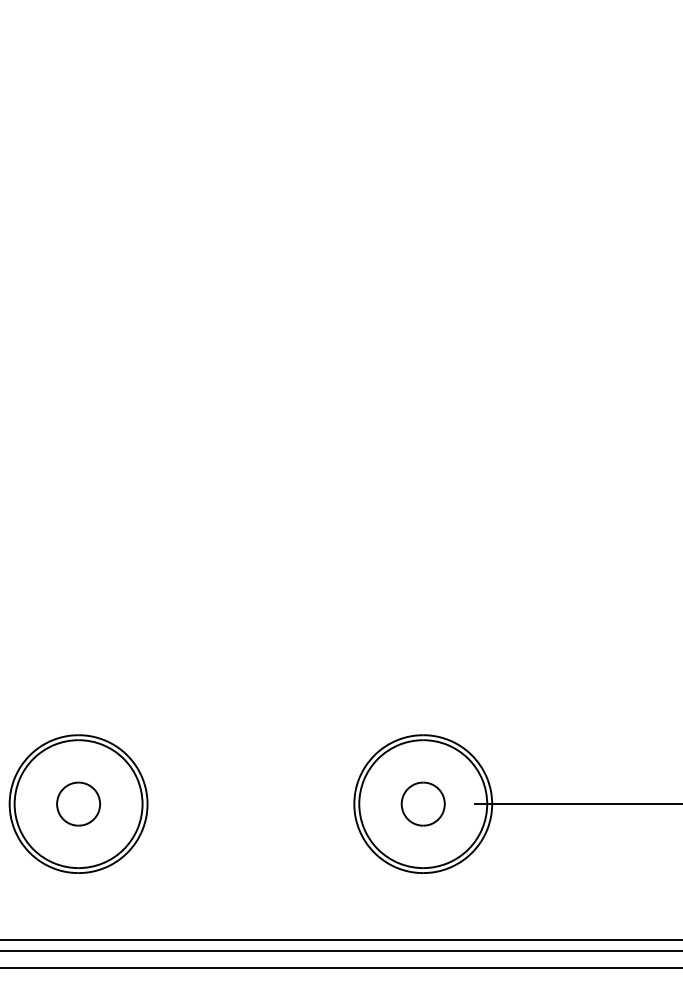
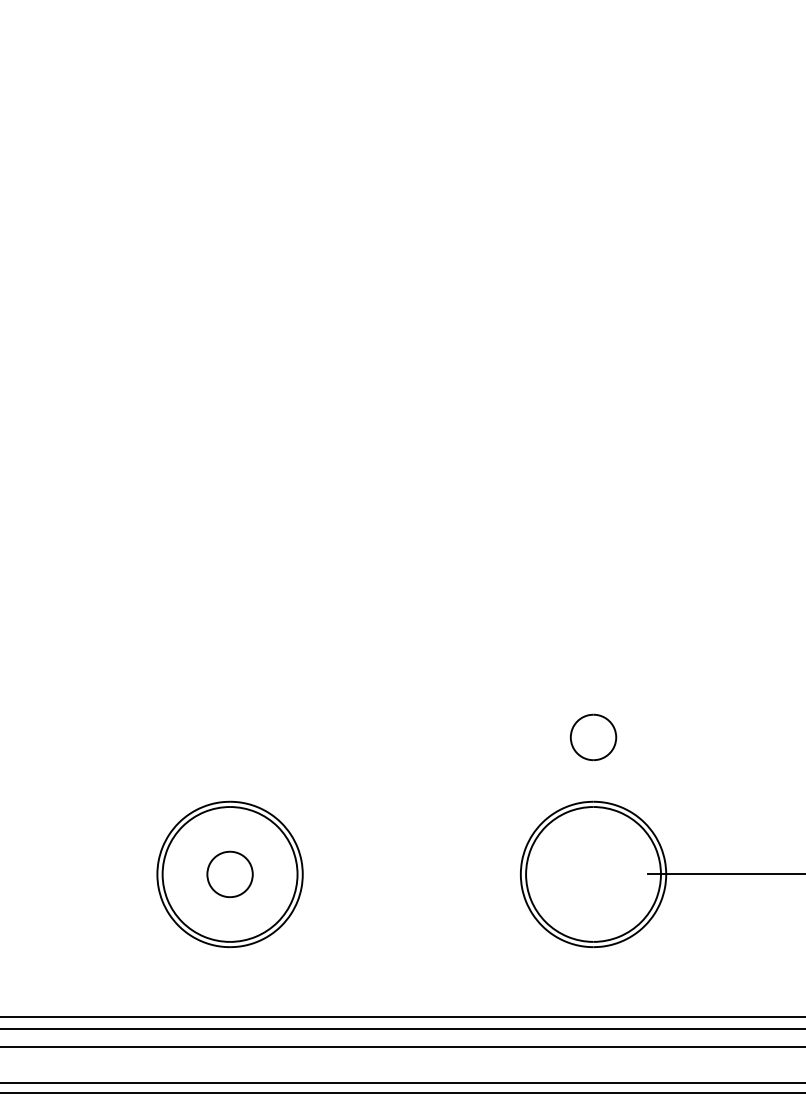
part: (423, 804) -> (593, 737), moved

